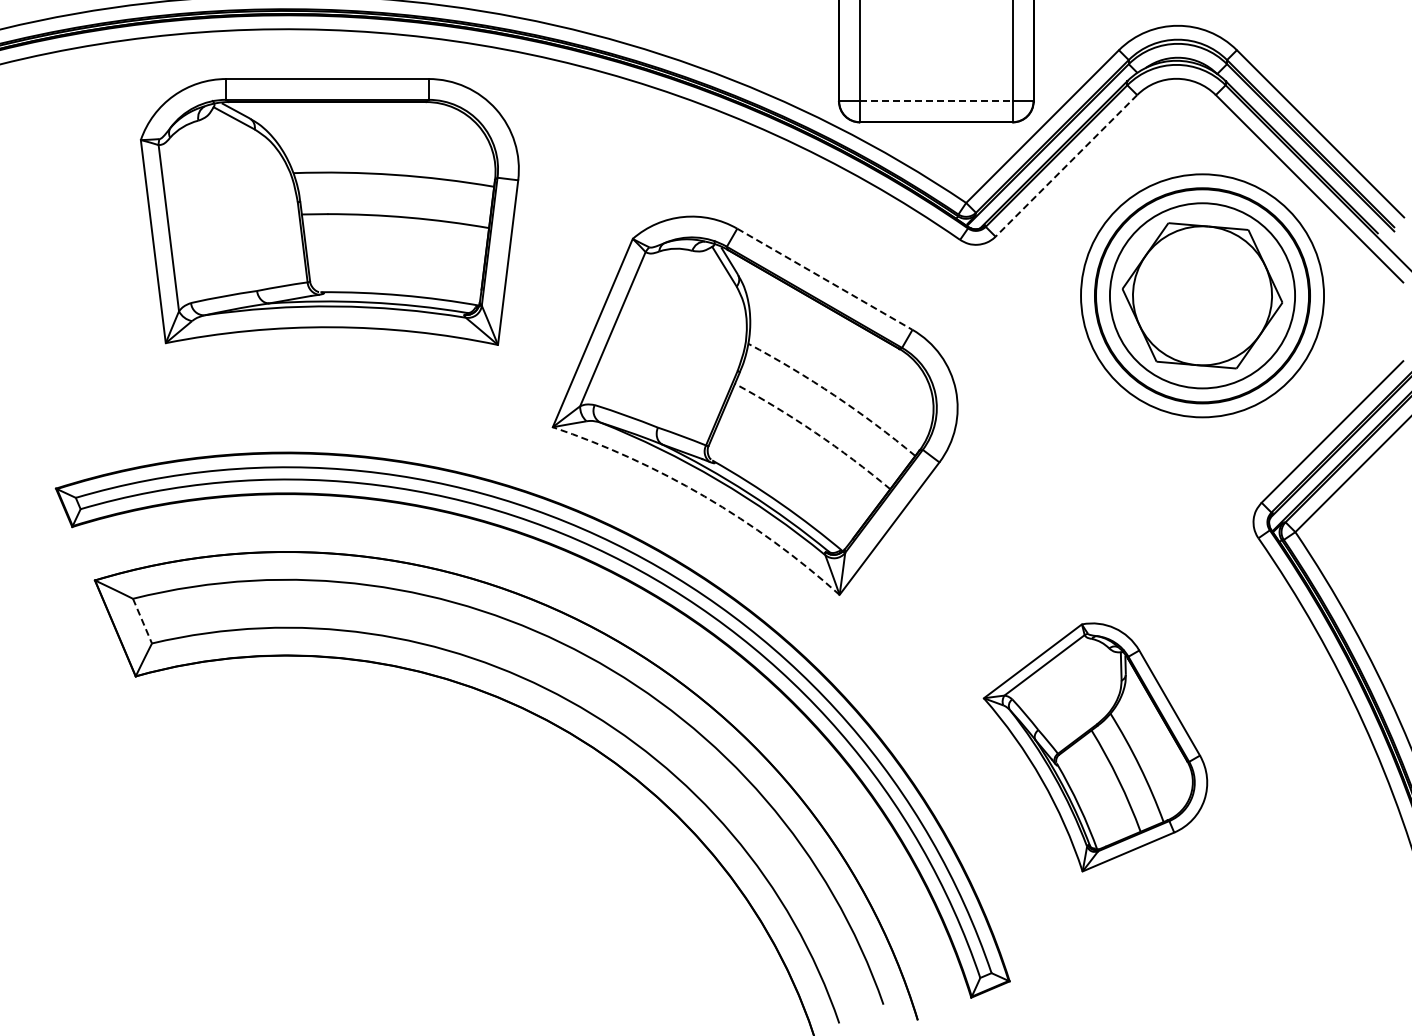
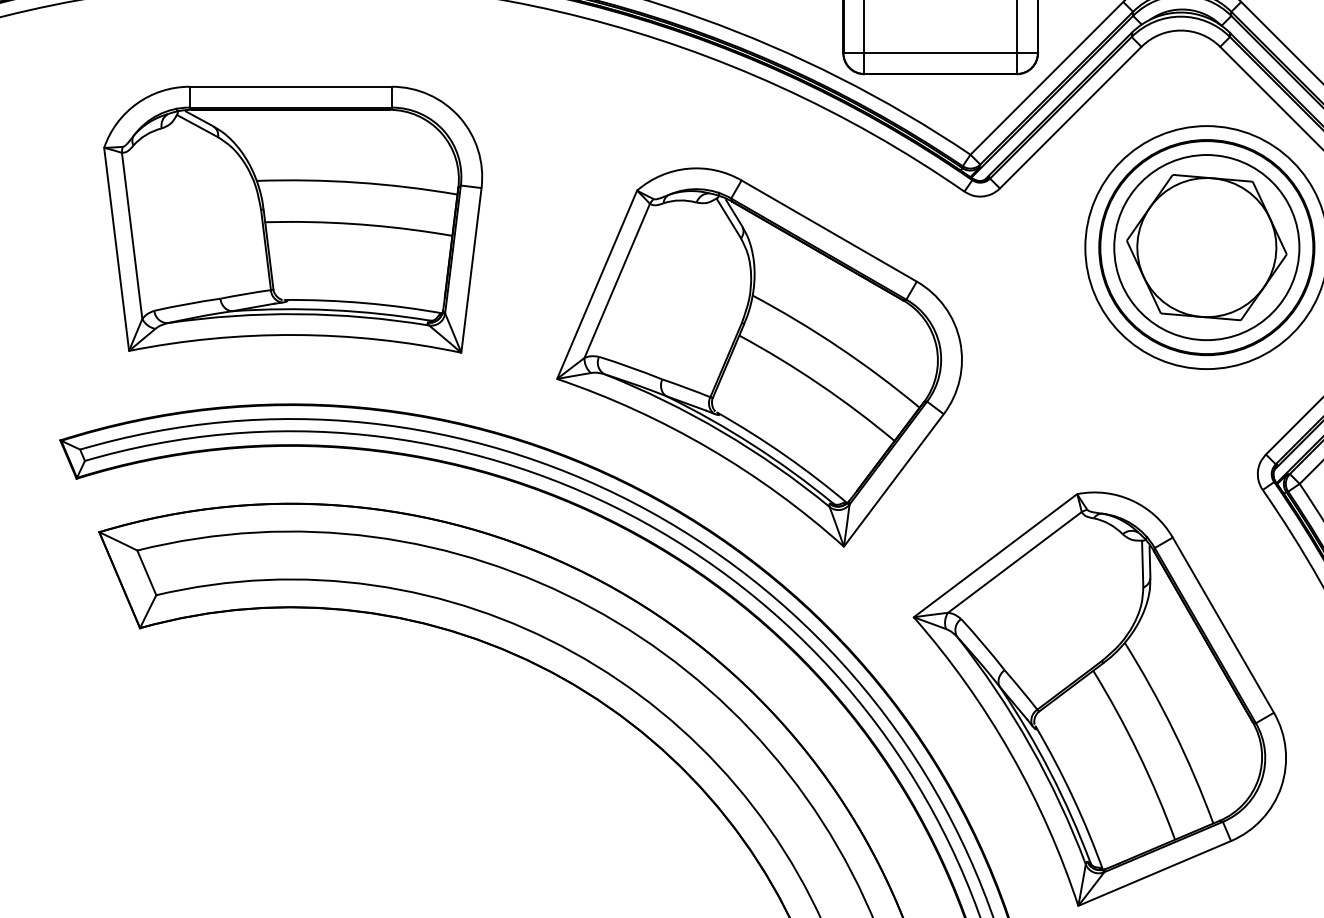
line: (936, 101) -> (940, 53), dashed -> solid
line: (1066, 166) -> (1070, 118), dashed -> solid
part: (329, 211) -> (292, 219), moved
line: (825, 279) -> (829, 231), dashed -> solid
arc: (834, 395) -> (838, 347), dashed -> solid
arc: (815, 432) -> (819, 384), dashed -> solid
arc: (704, 496) -> (708, 448), dashed -> solid
line: (142, 621) -> (146, 573), dashed -> solid
part: (1095, 747) -> (1099, 699), size x1.67

